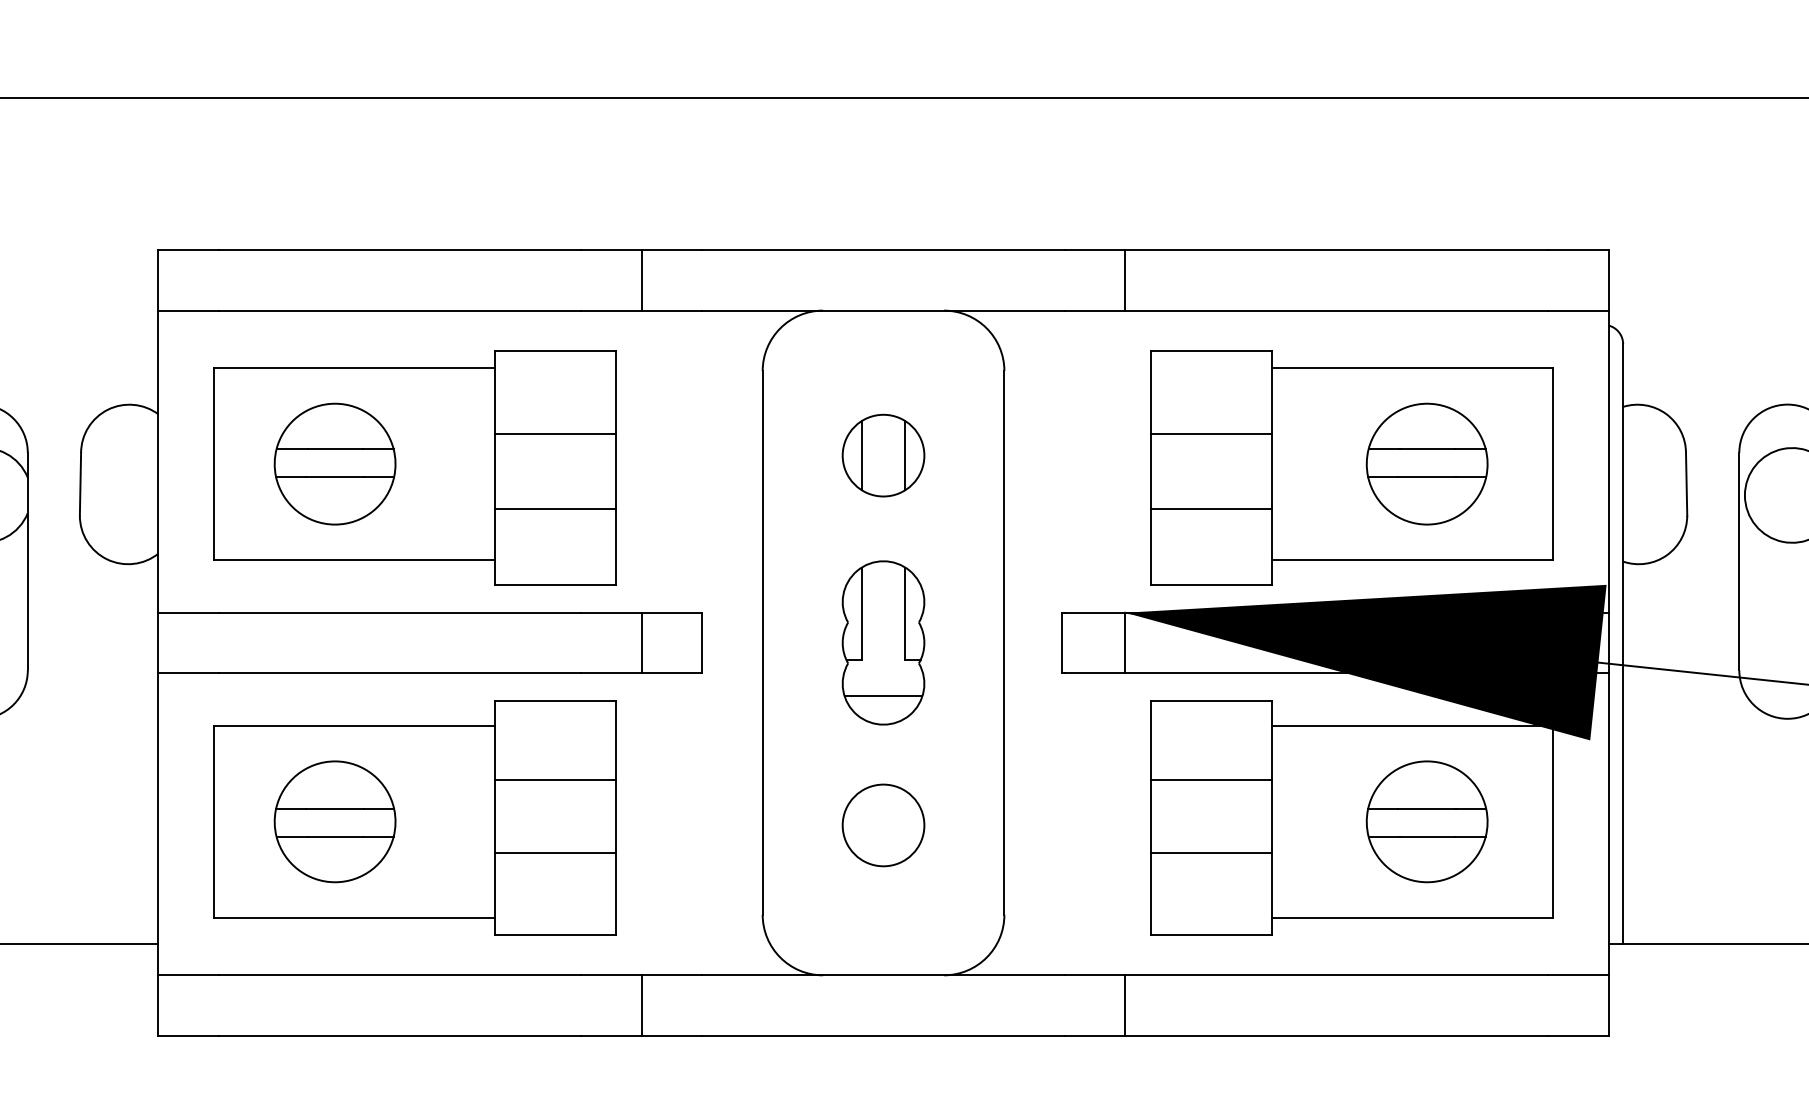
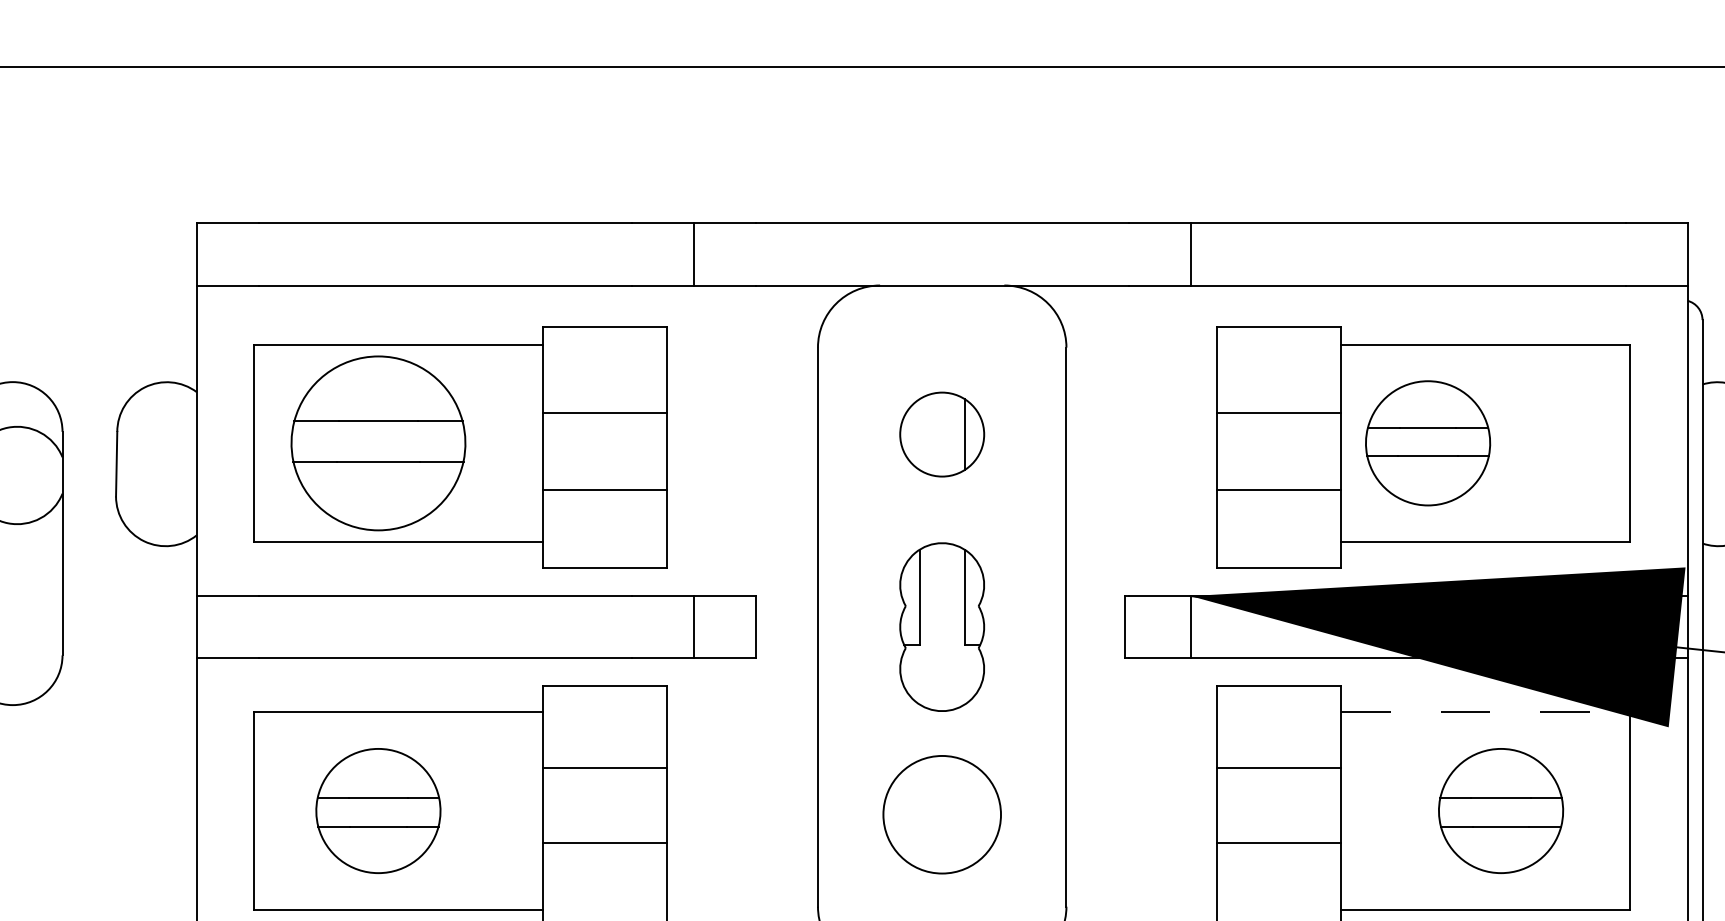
line: (861, 455) -> (919, 434), removed
part: (334, 463) -> (377, 442), size x1.4
part: (1426, 463) -> (1427, 442), moved
line: (883, 696) -> (942, 682), removed
line: (1412, 725) -> (1485, 712), solid -> dashed
circle: (883, 825) -> (942, 814), size x1.4

